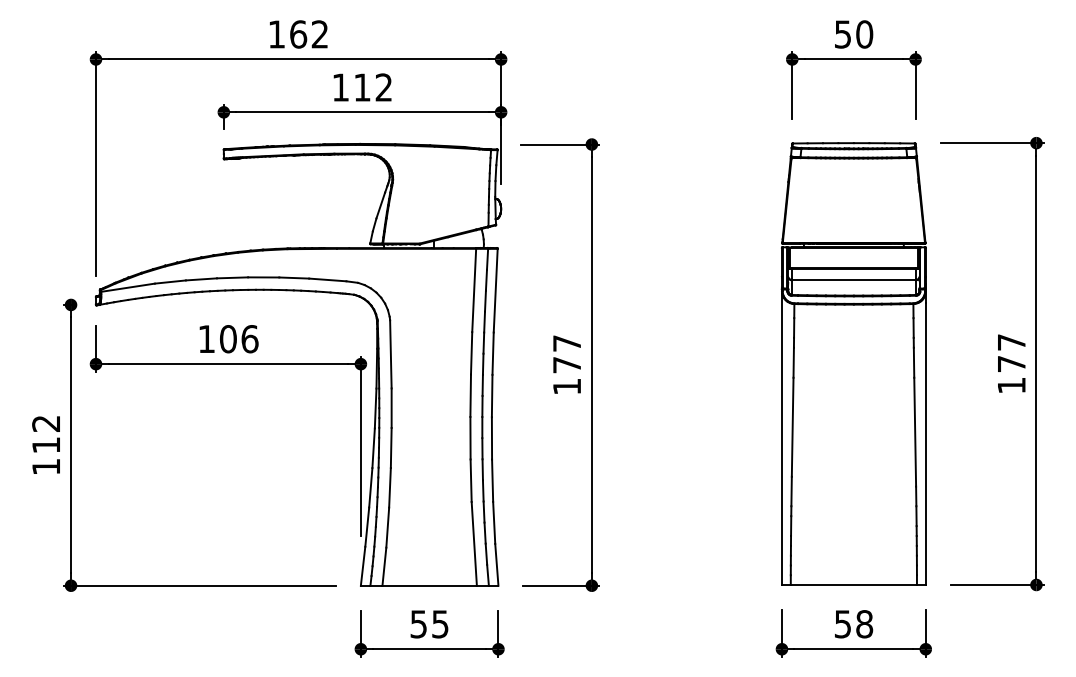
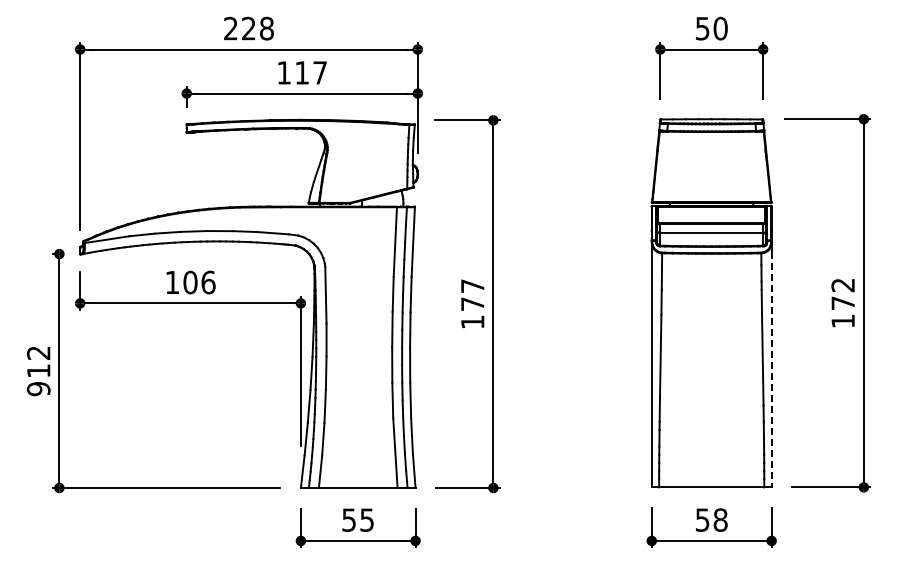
text: (297, 34) -> (248, 28), 162 -> 228
text: (383, 87) -> (319, 72), 112 -> 117
text: (1010, 342) -> (842, 285), 177 -> 172
line: (925, 443) -> (771, 369), solid -> dashed
text: (45, 467) -> (38, 389), 112 -> 912

